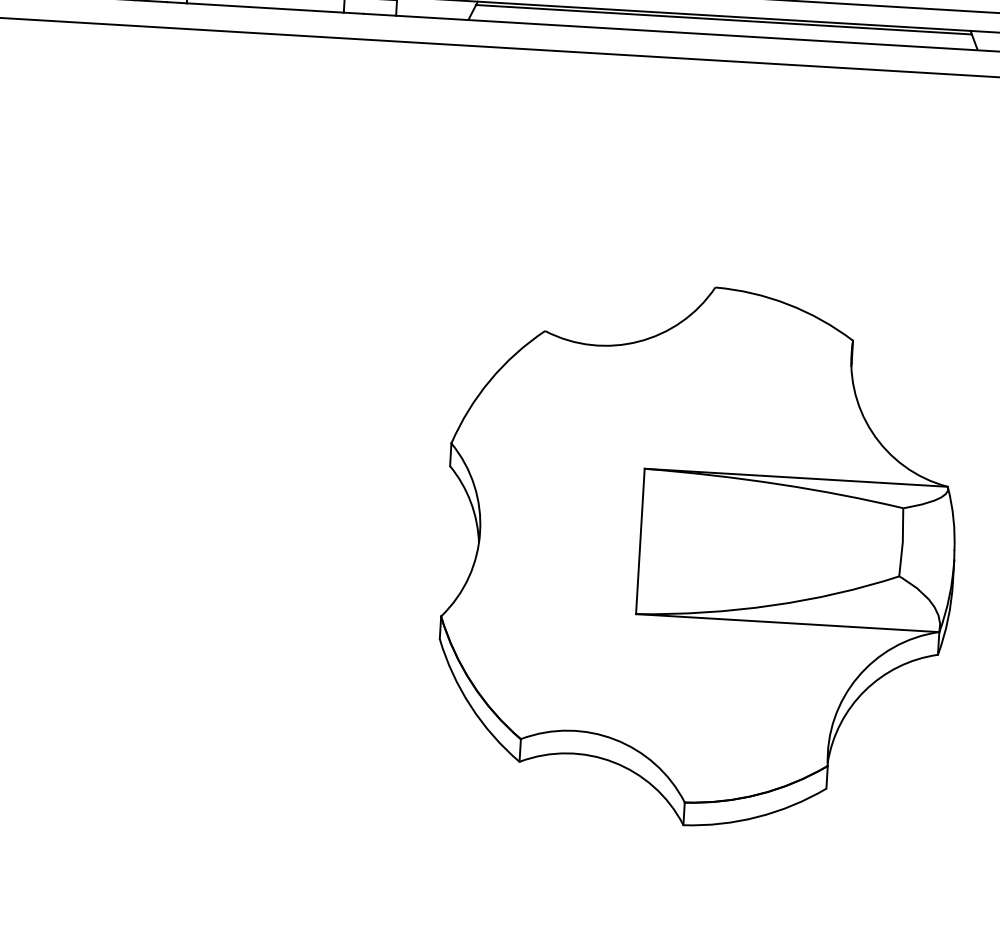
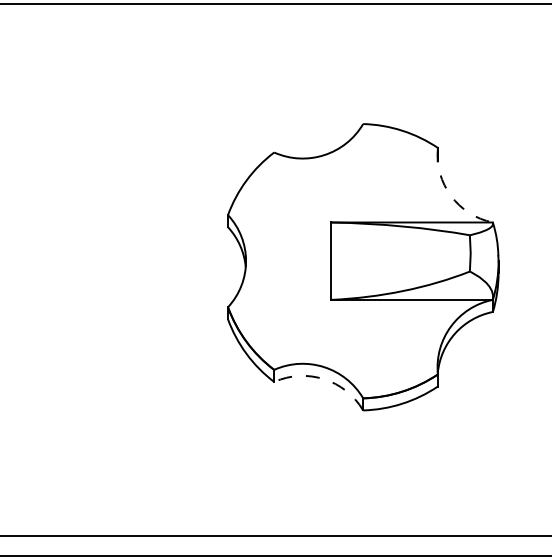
arc: (871, 431) -> (450, 195), solid -> dashed
arc: (614, 762) -> (324, 379), solid -> dashed

